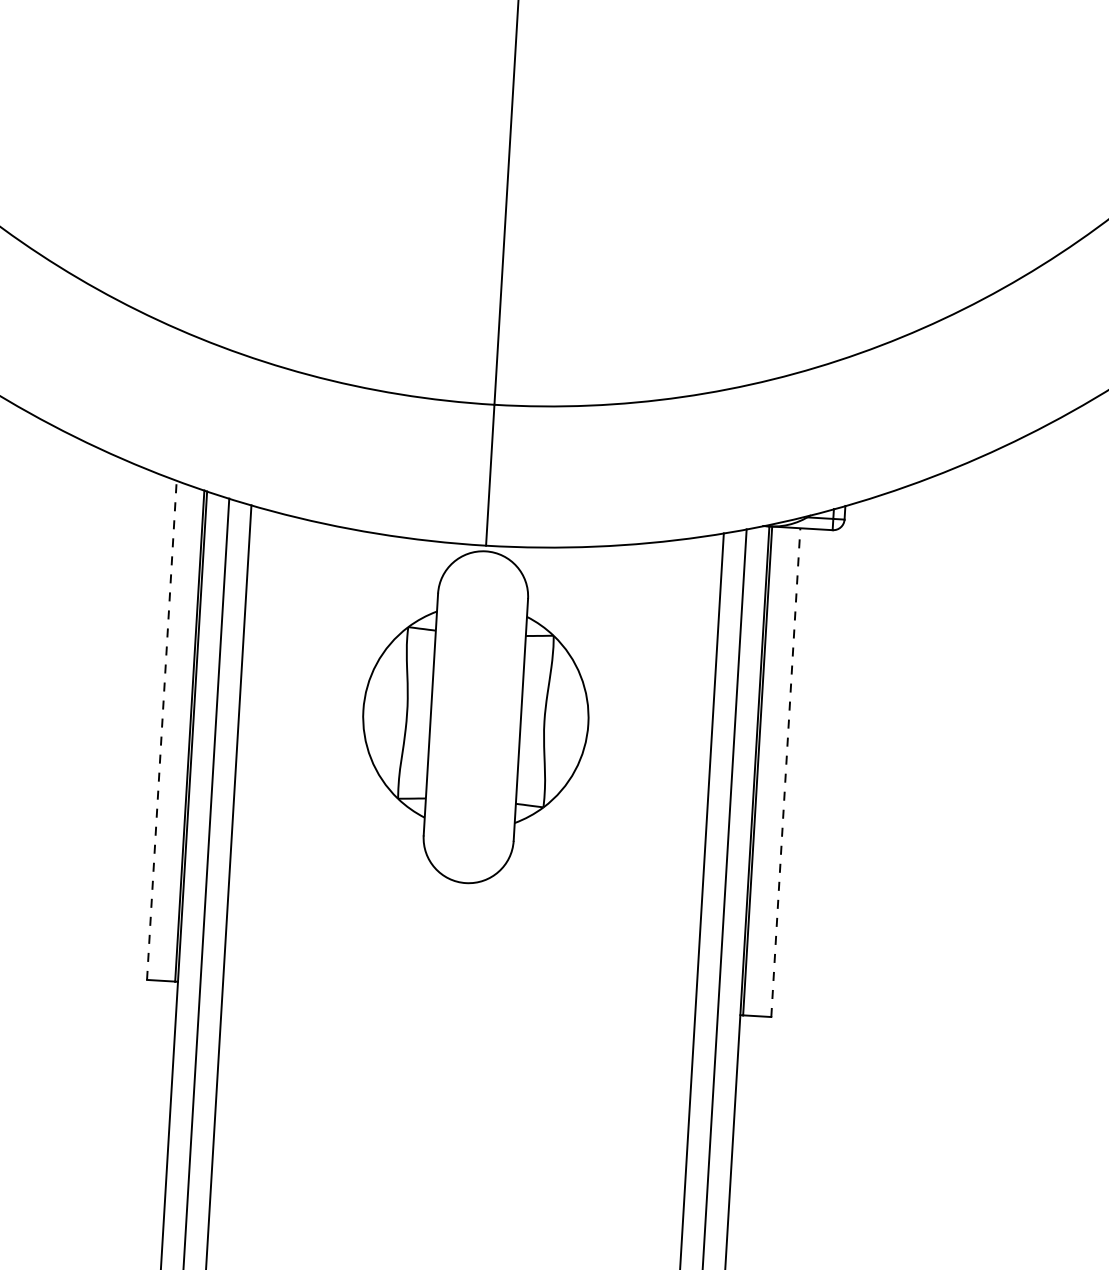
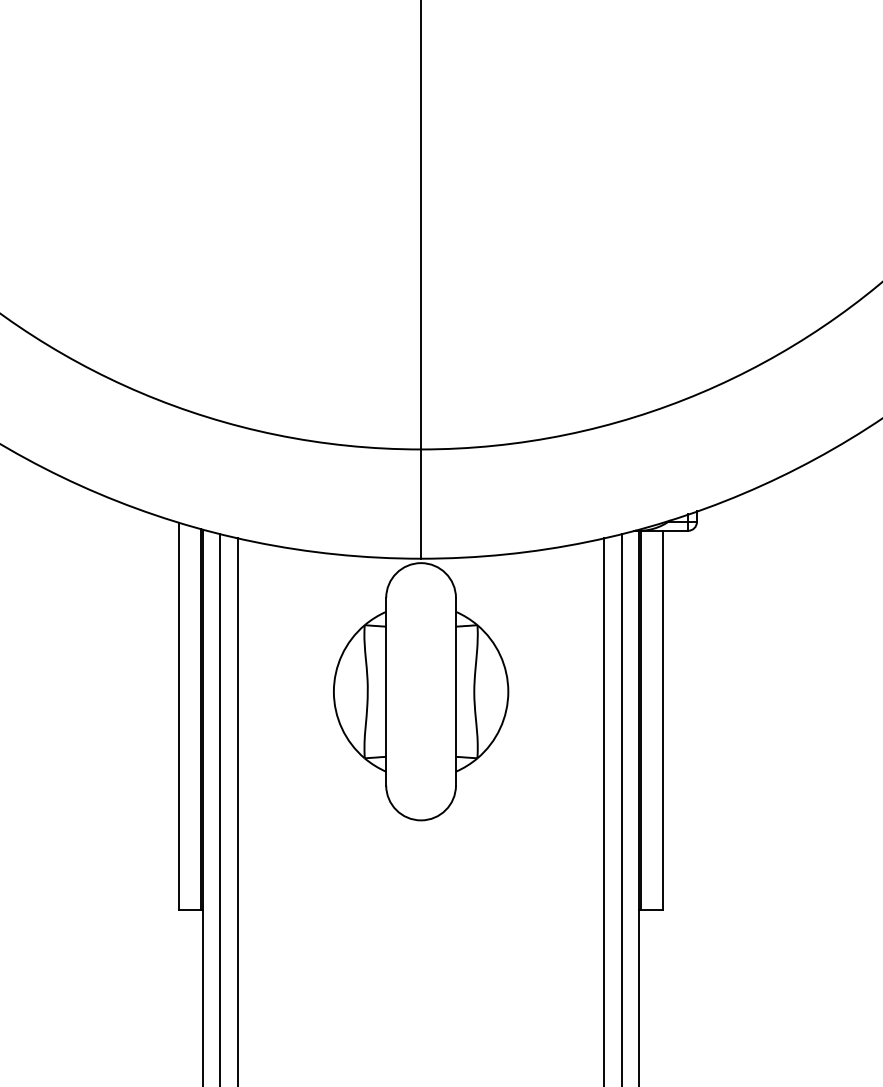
line: (162, 730) -> (179, 716), dashed -> solid
line: (786, 772) -> (663, 720), dashed -> solid

